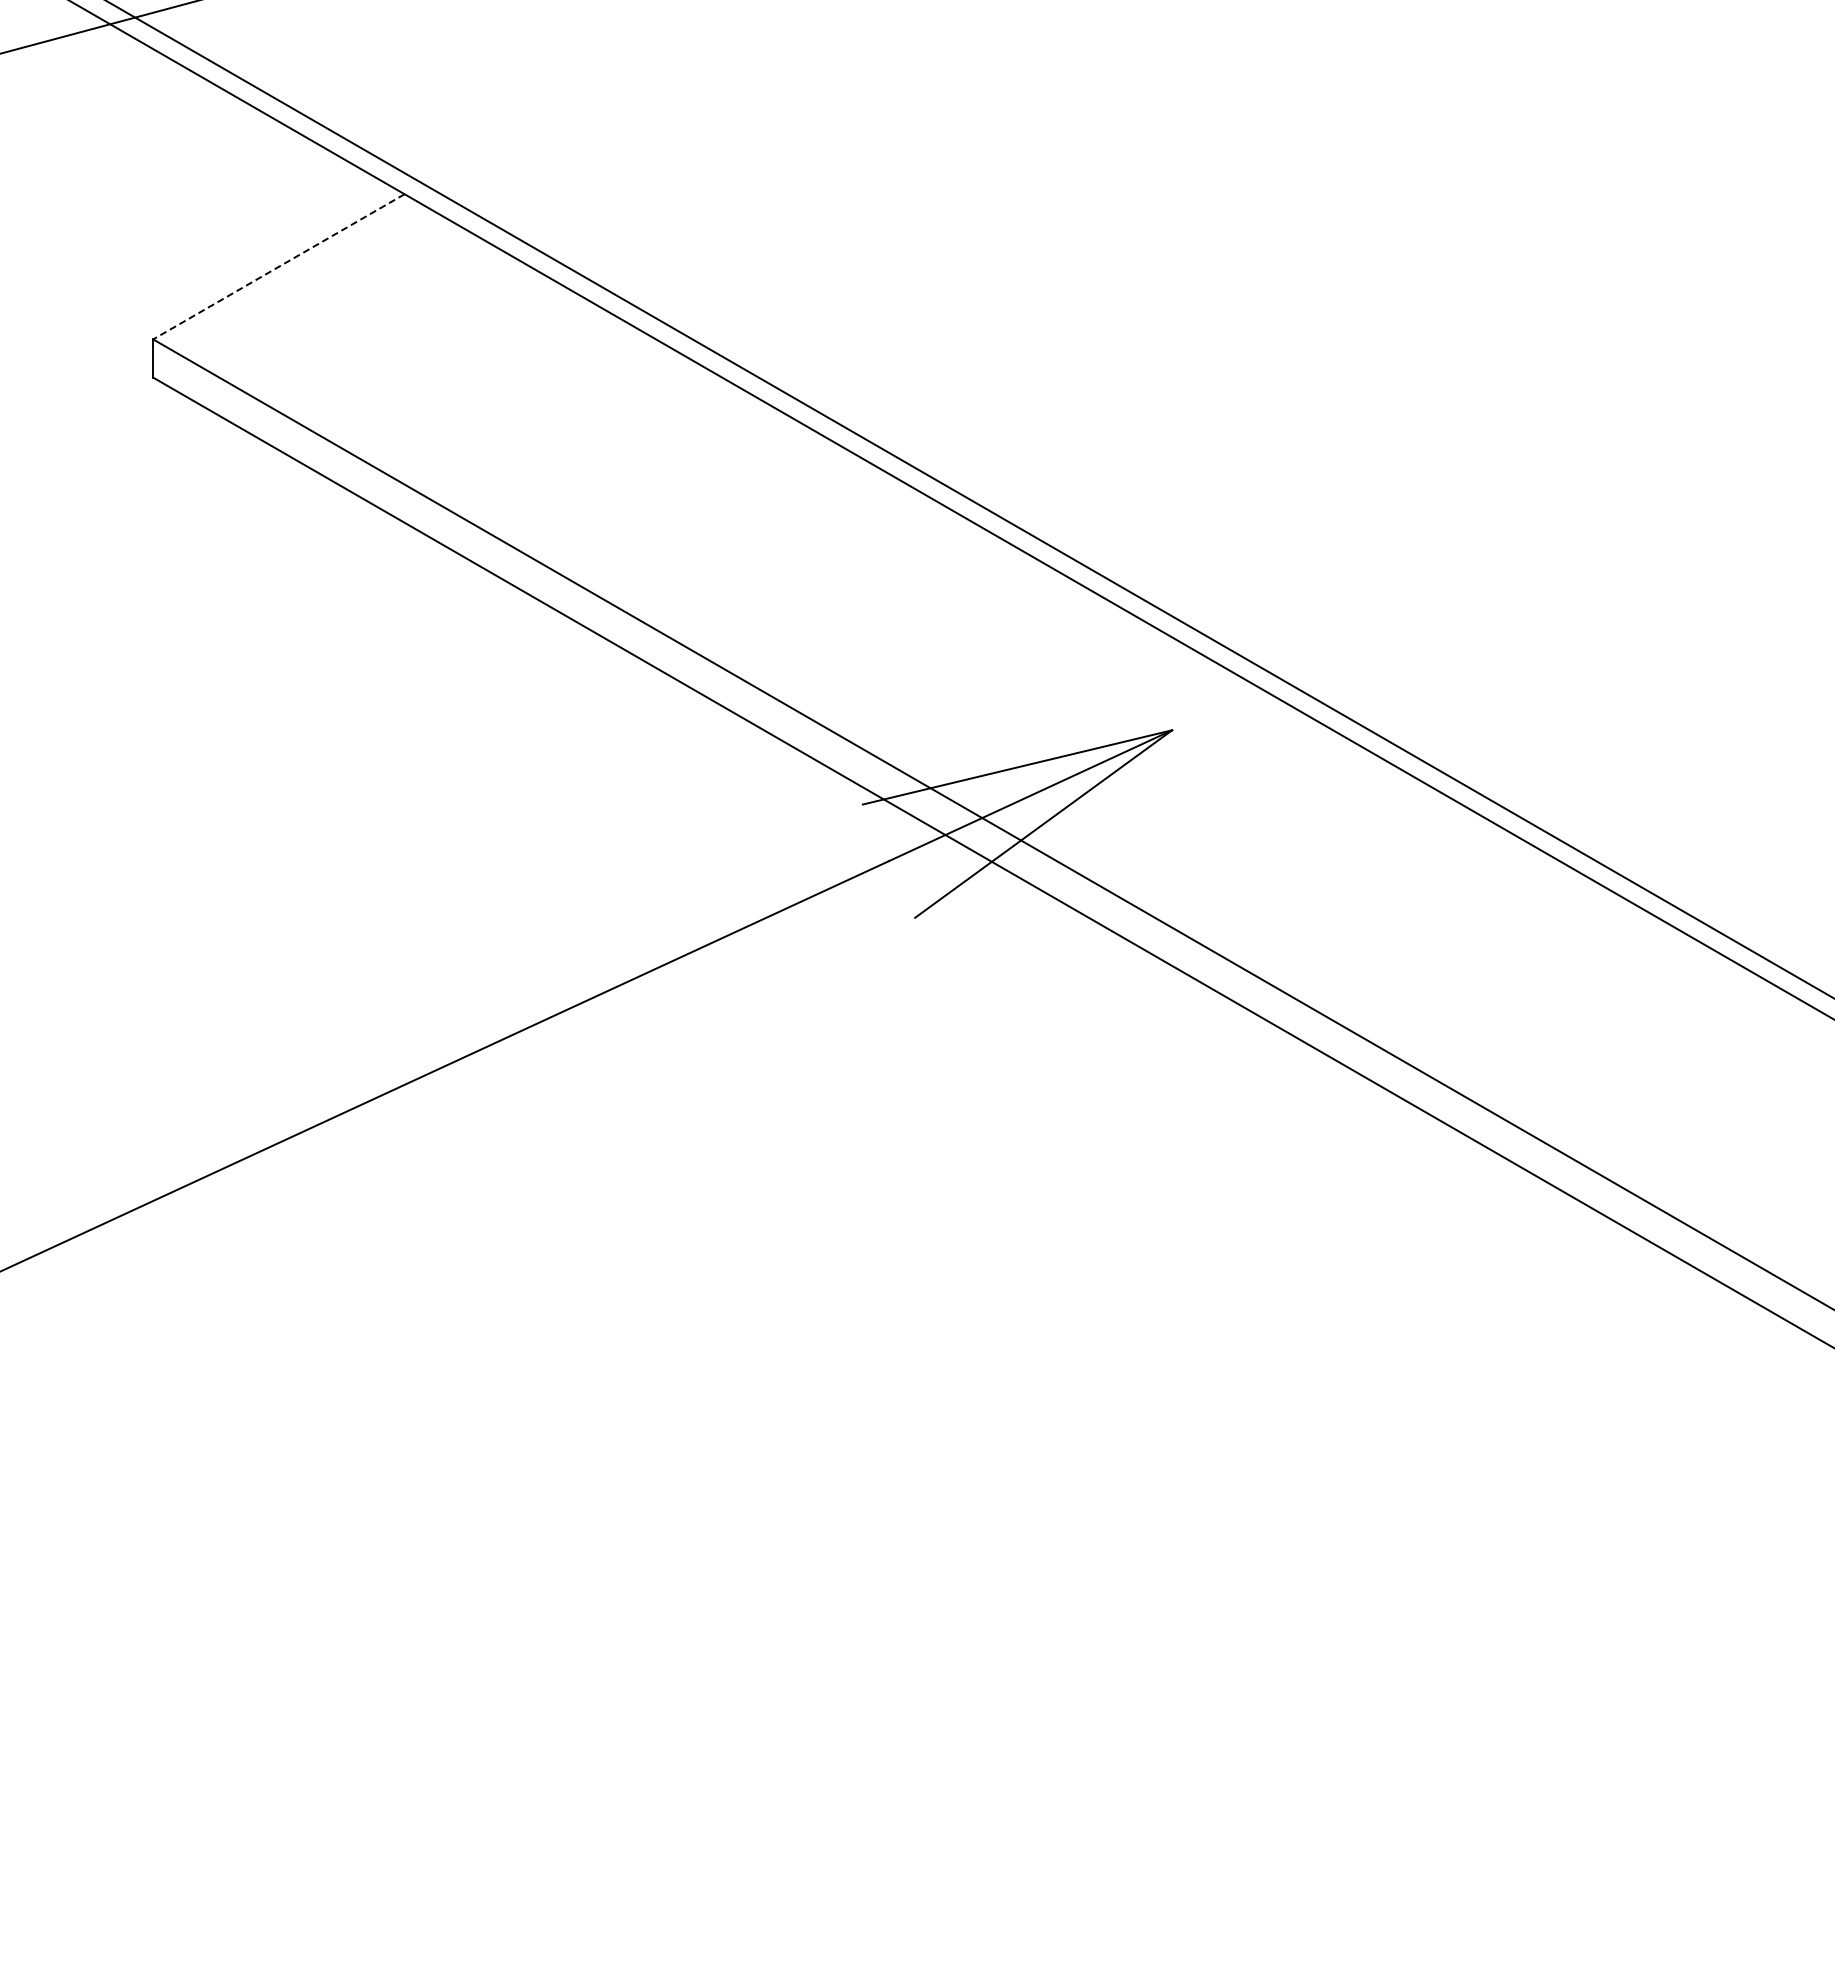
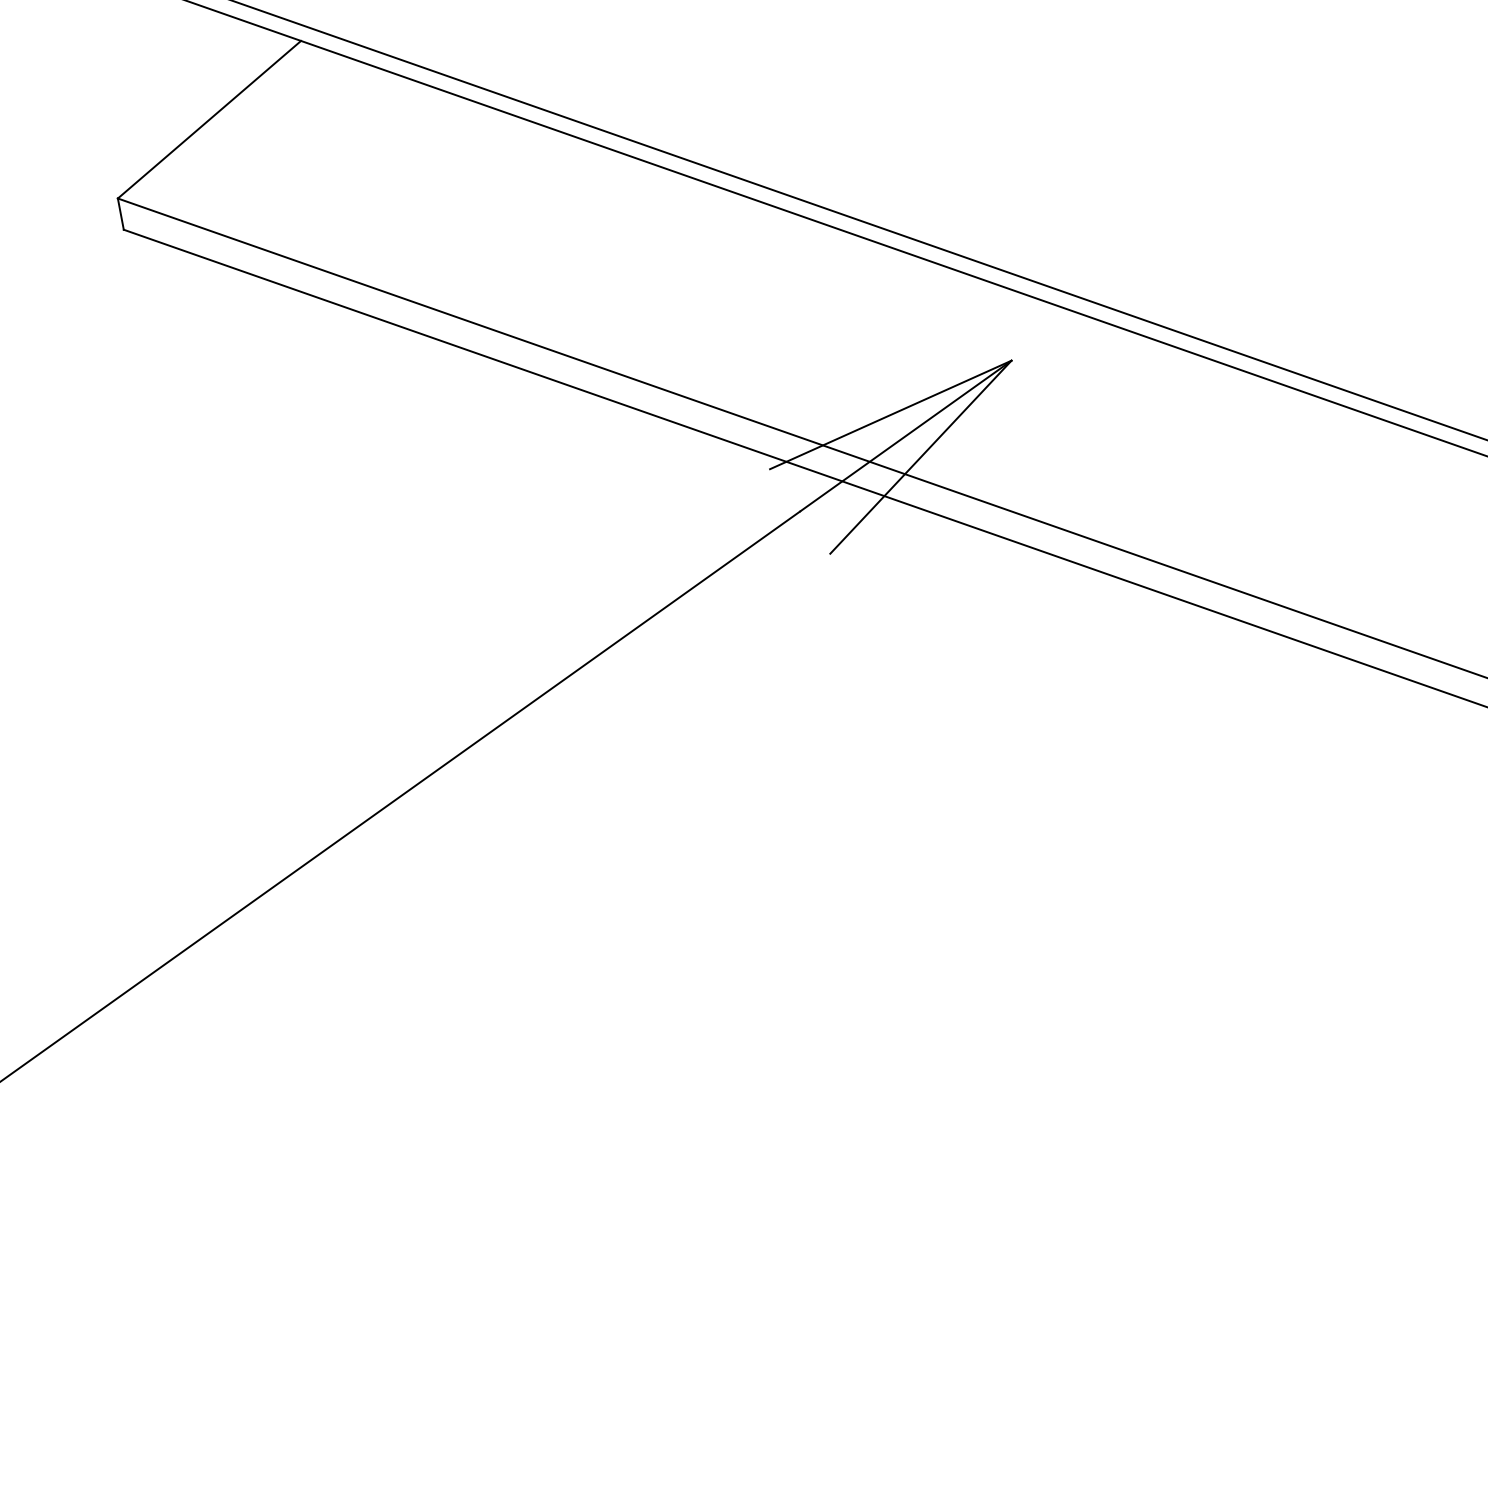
line: (278, 267) -> (209, 120), dashed -> solid

